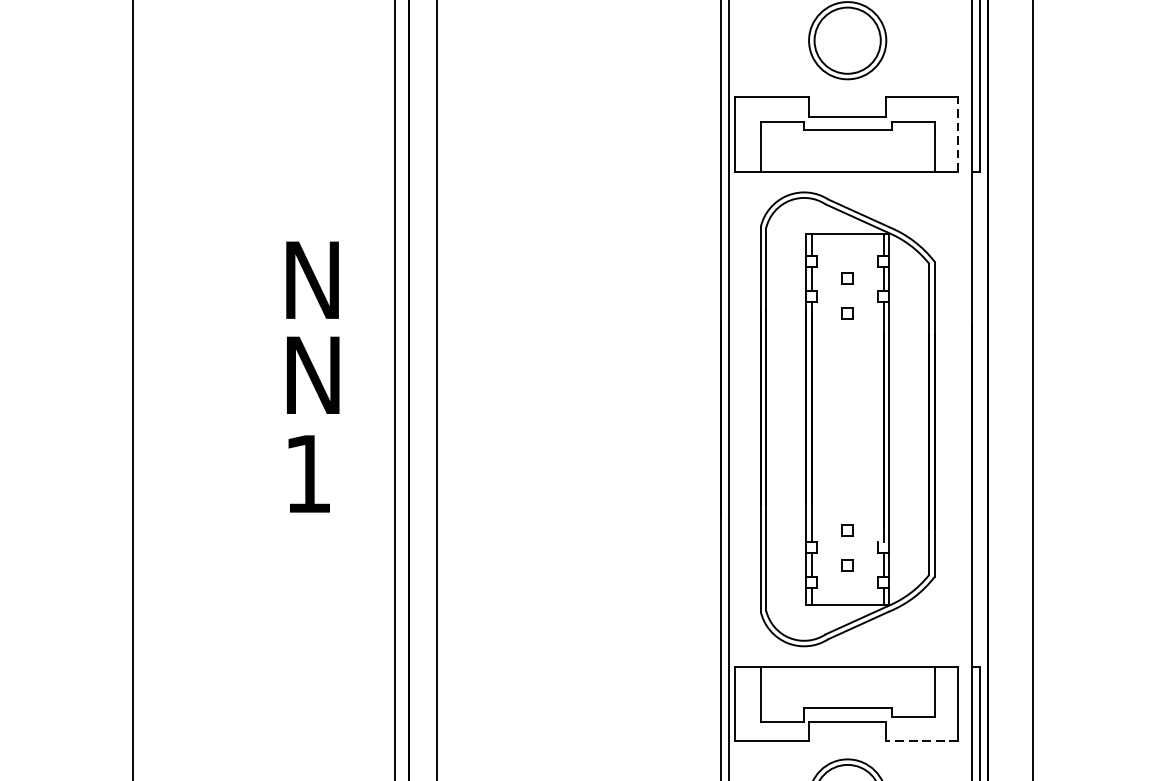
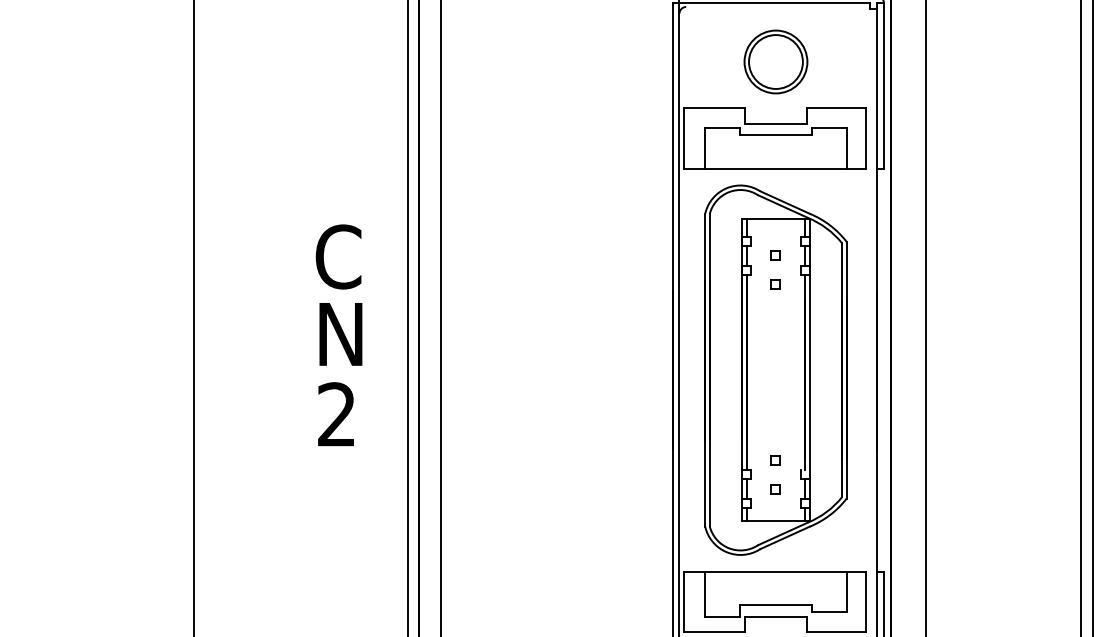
line: (957, 133) -> (865, 137), dashed -> solid
text: (310, 279) -> (338, 256), N -> C
text: (307, 473) -> (336, 414), 1 -> 2
line: (922, 741) -> (836, 632), dashed -> solid

